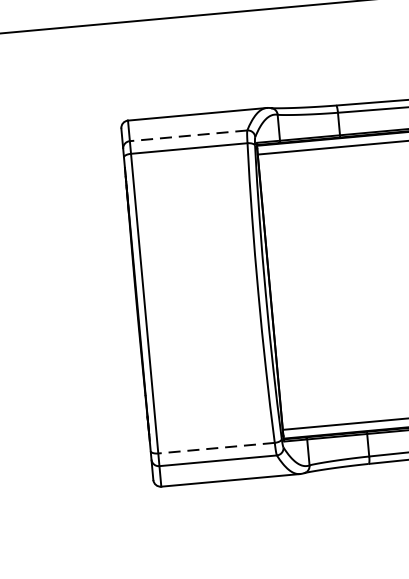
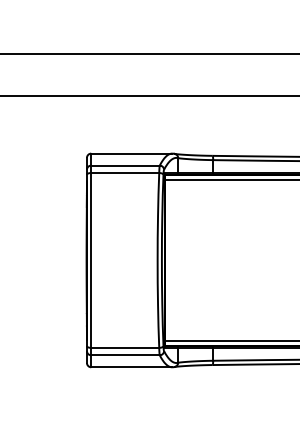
line: (188, 135) -> (125, 165), dashed -> solid
line: (216, 447) -> (125, 347), dashed -> solid

